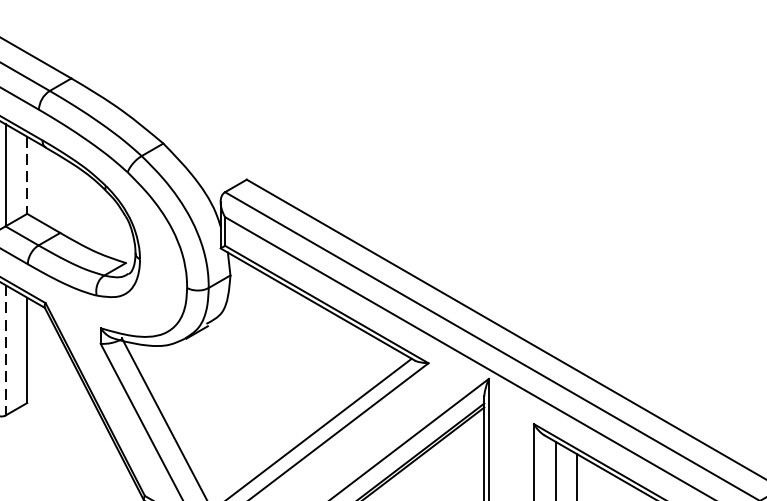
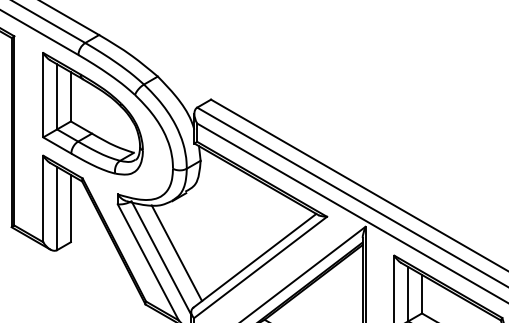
line: (26, 174) -> (70, 96), dashed -> solid
line: (6, 350) -> (57, 208), dashed -> solid
line: (192, 420) -> (176, 253), added

